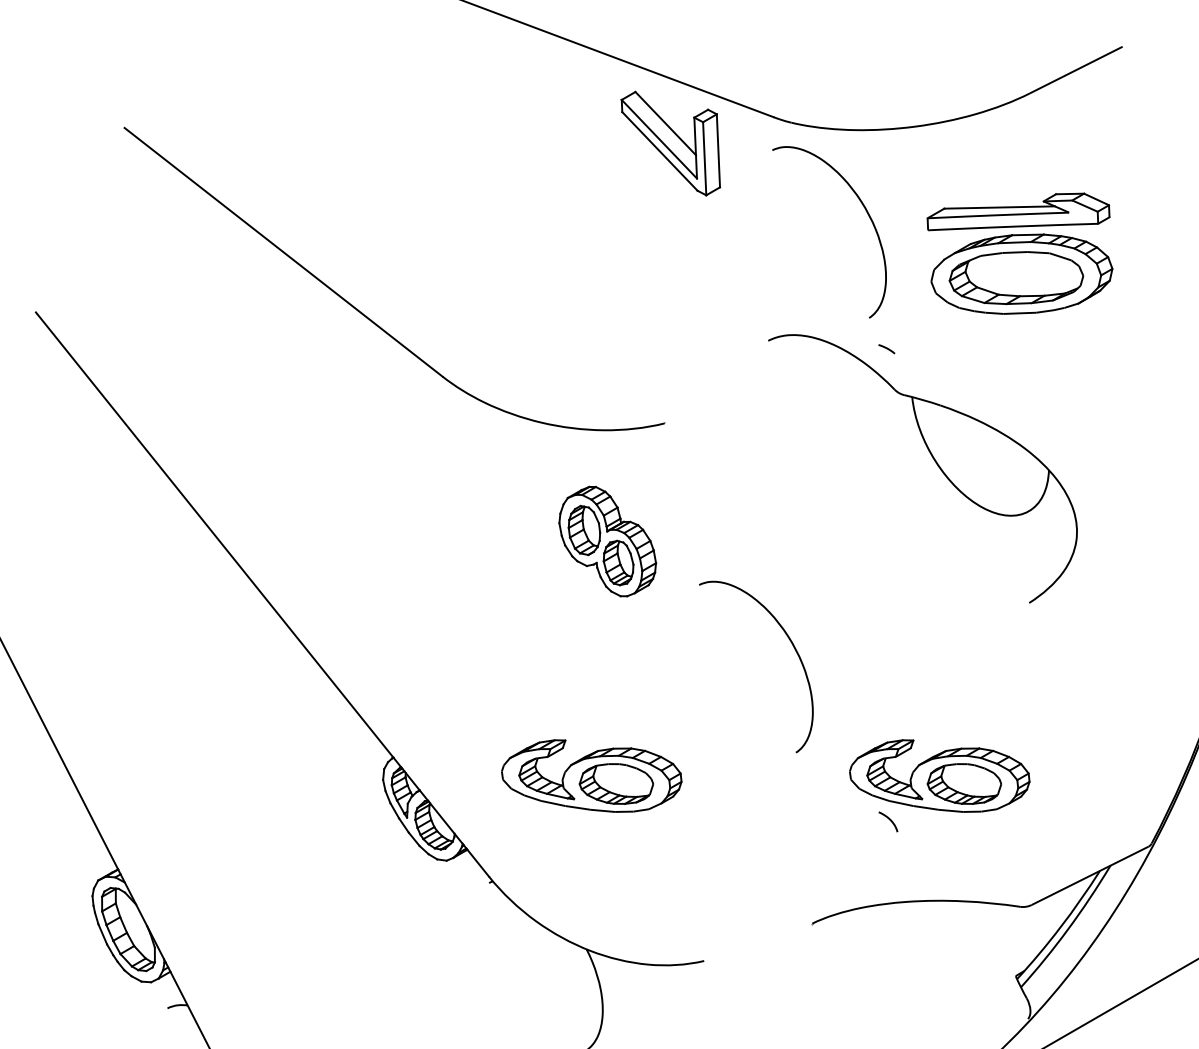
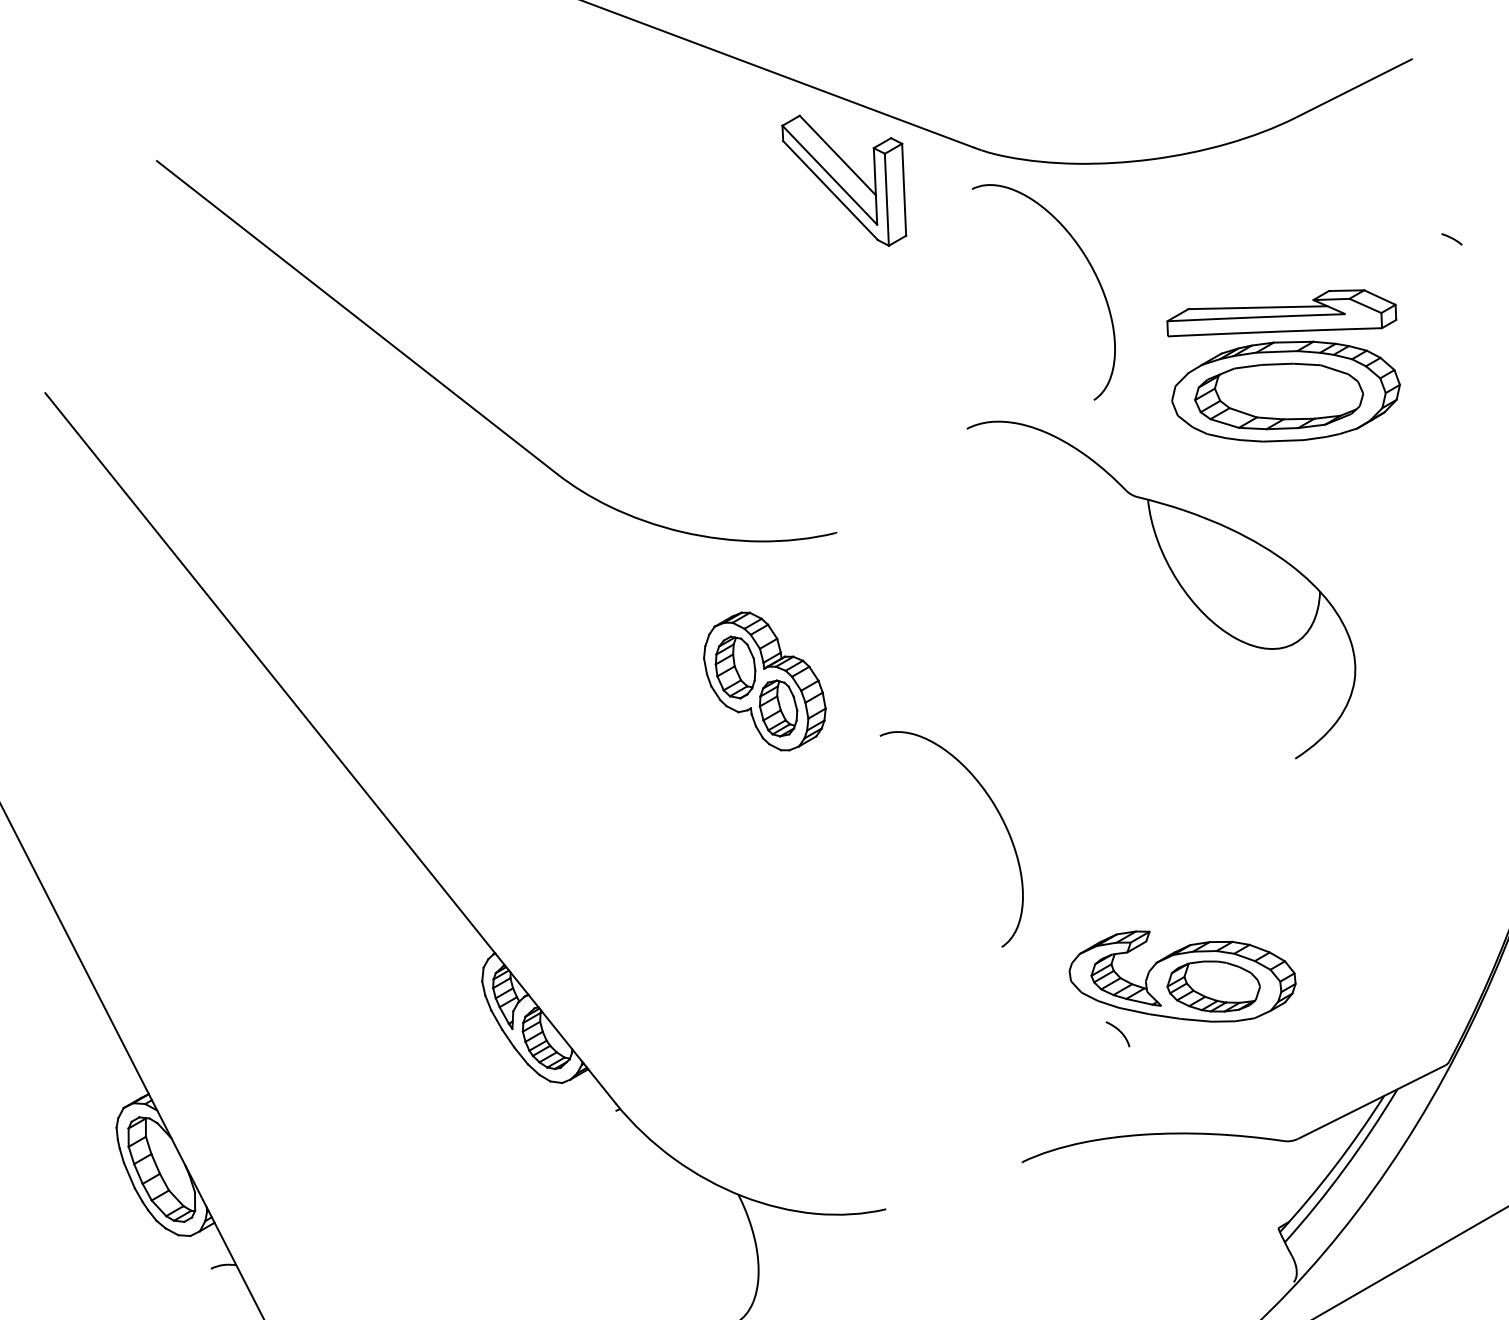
part: (1019, 253) -> (1282, 365), moved
line: (886, 349) -> (1451, 239), moved
part: (591, 775) -> (744, 975), removed

